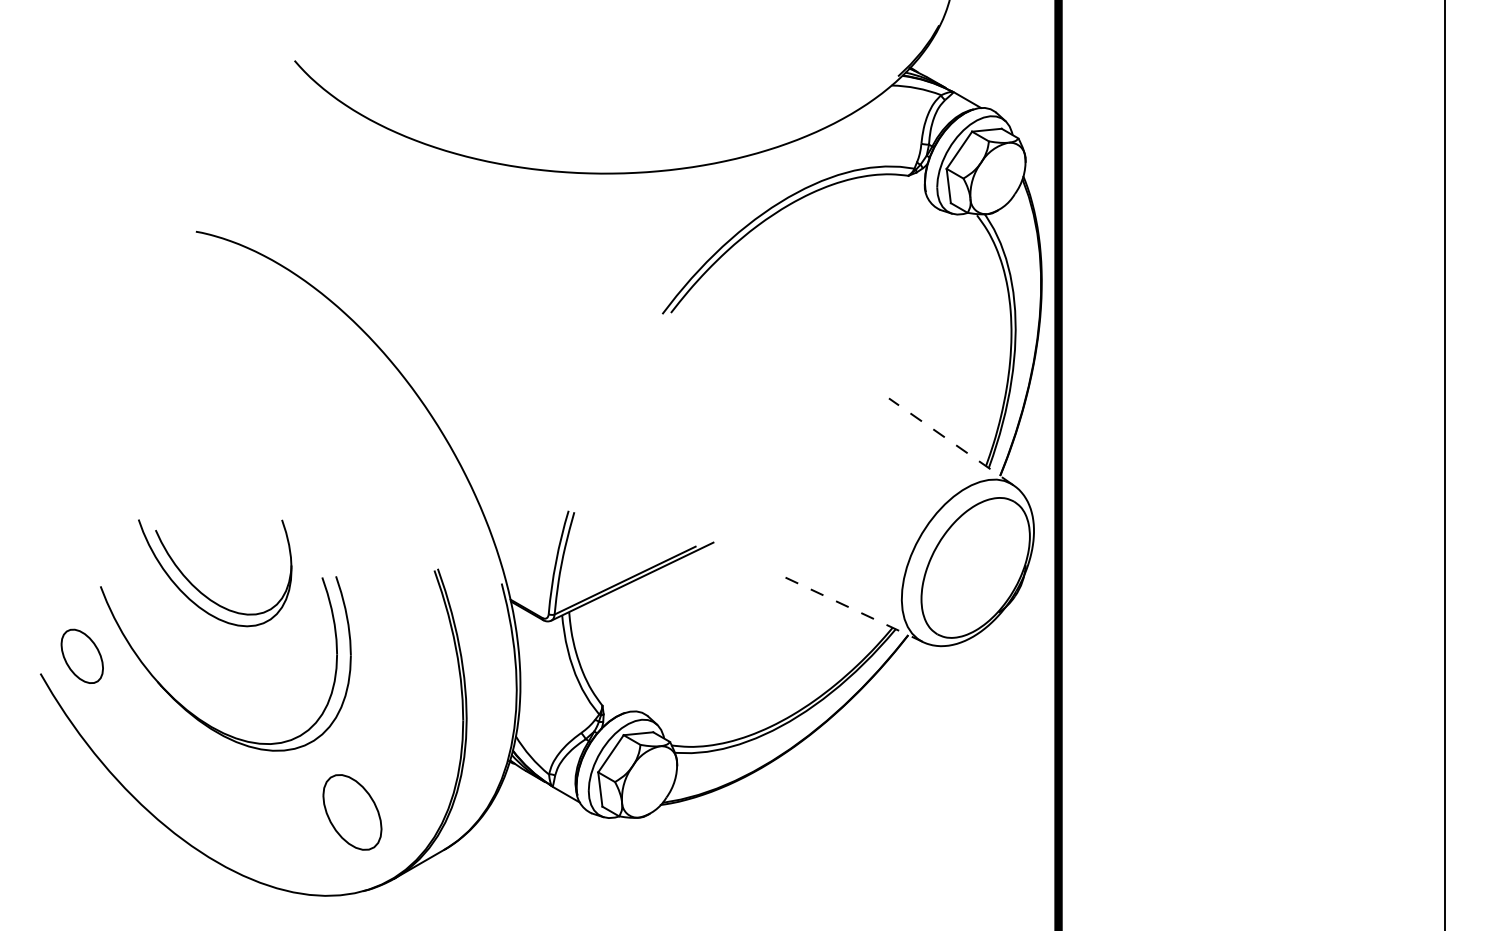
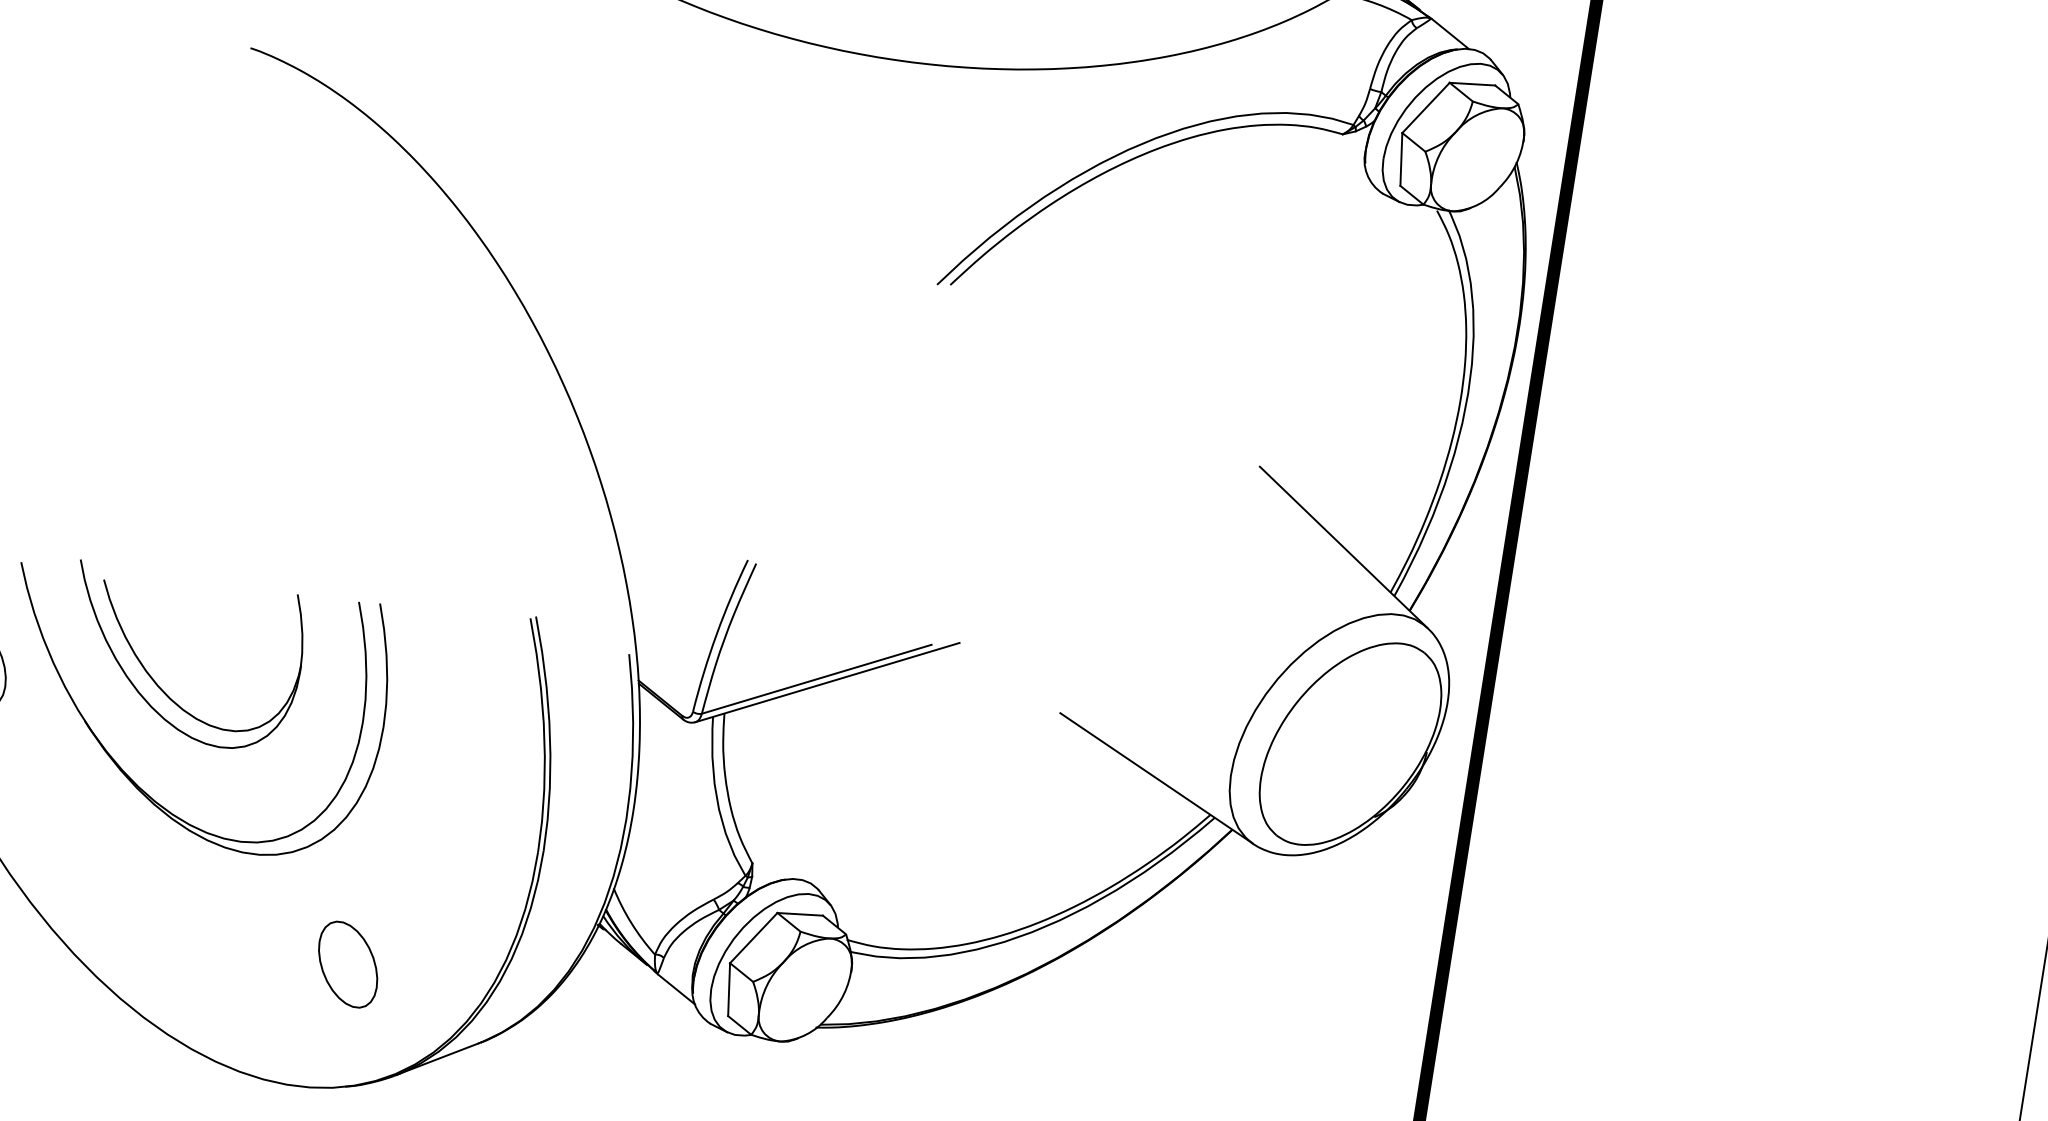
line: (951, 441) -> (1344, 546), dashed -> solid
part: (201, 591) -> (158, 683), moved
line: (854, 609) -> (1157, 778), dashed -> solid
part: (351, 811) -> (347, 963), size x0.71

